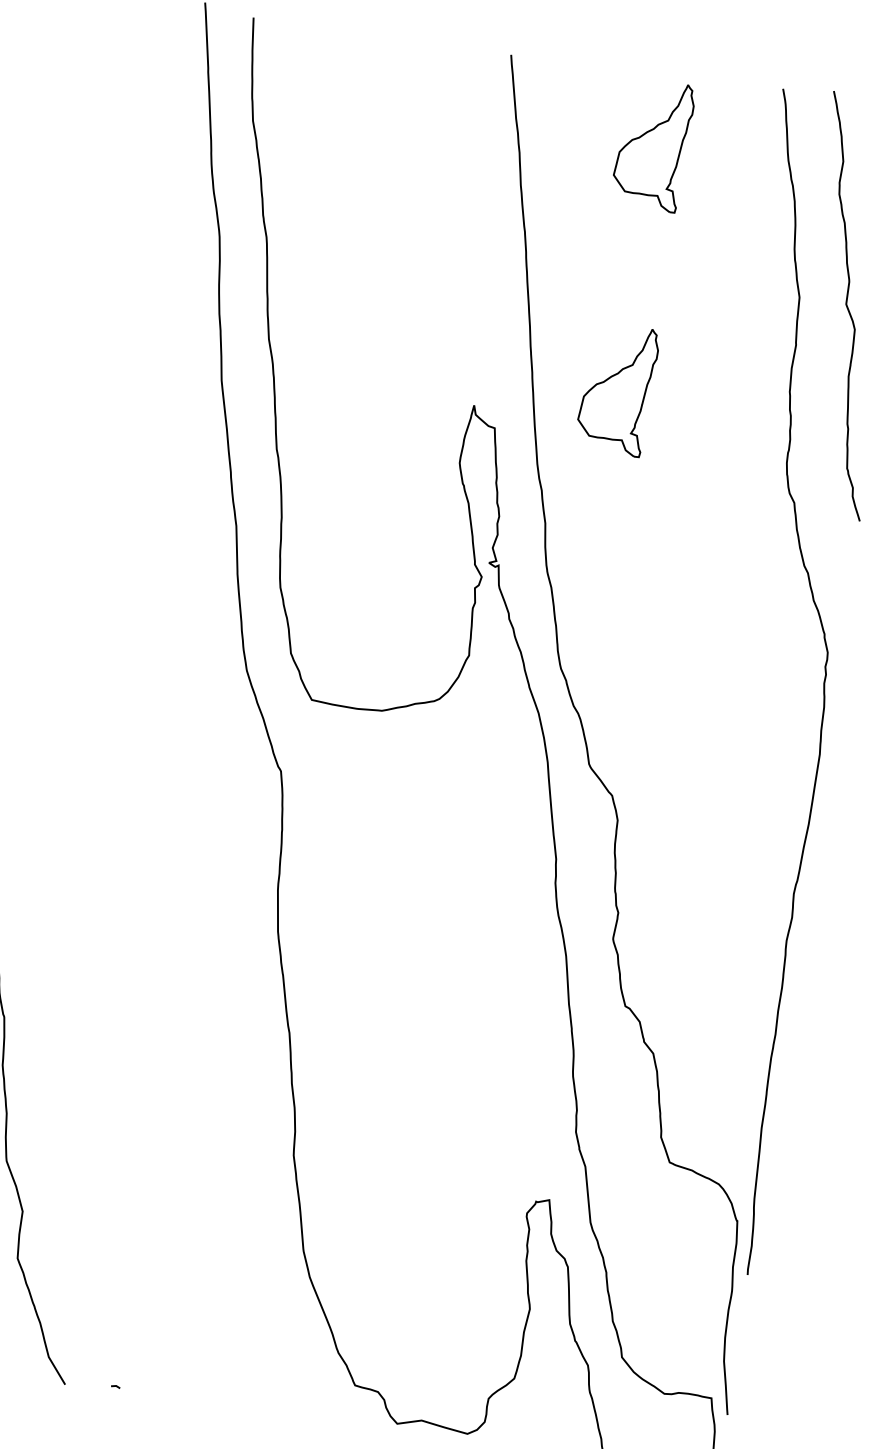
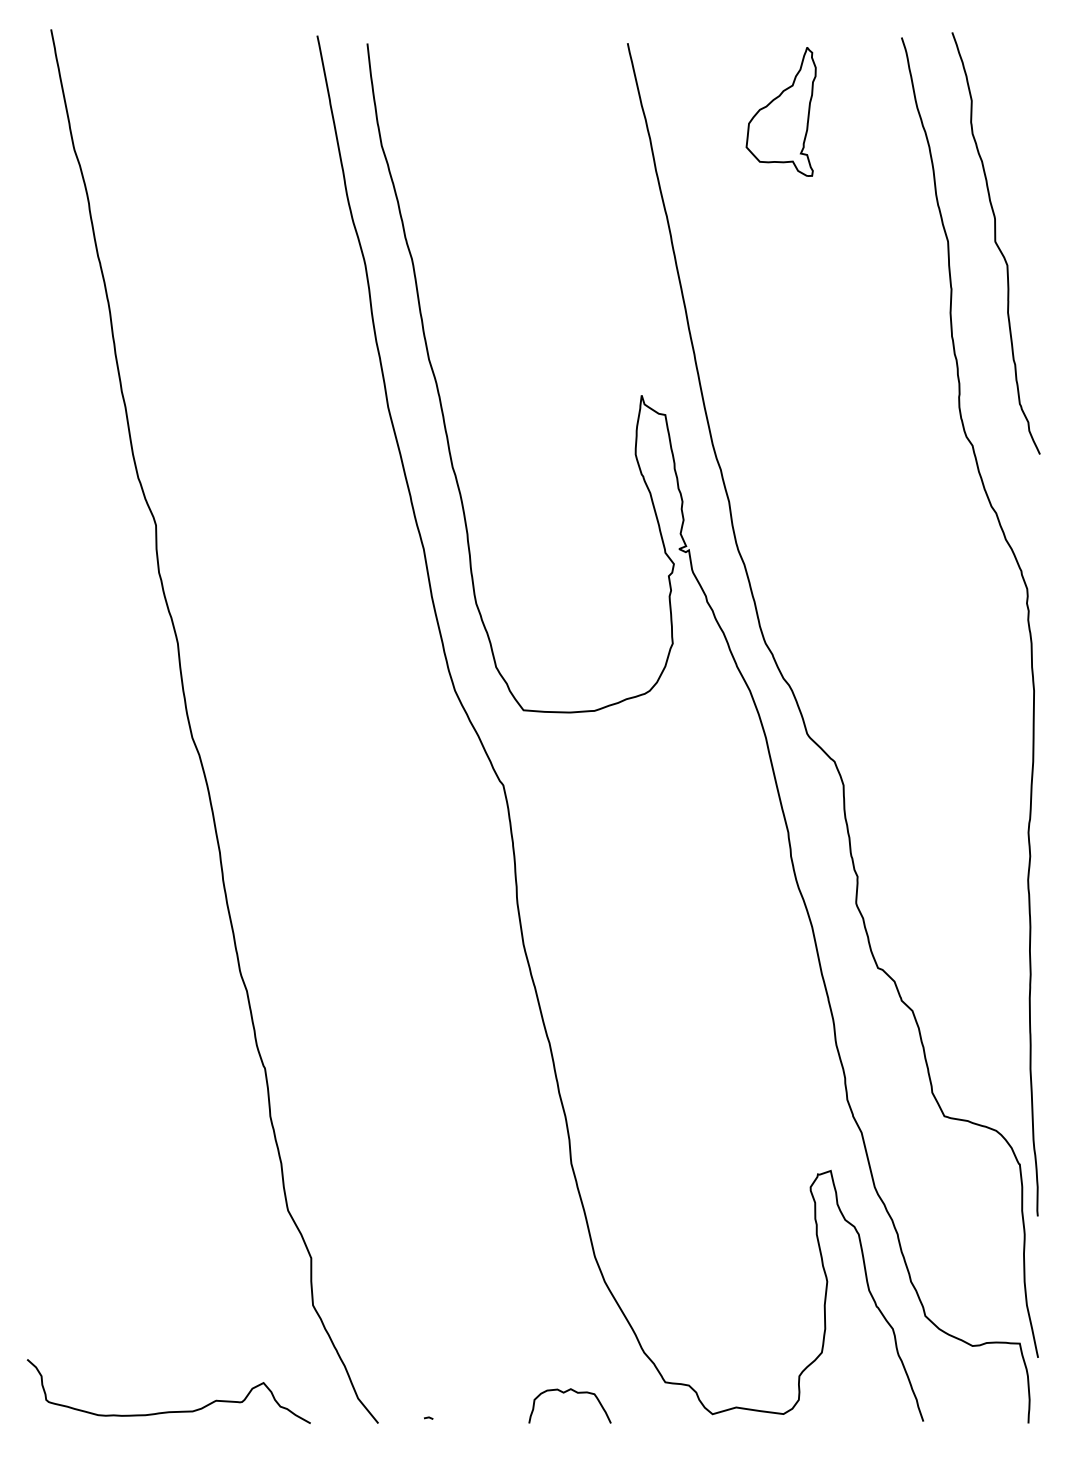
part: (616, 388) -> (780, 358), removed
curve: (253, 1381) -> (564, 1393), added

